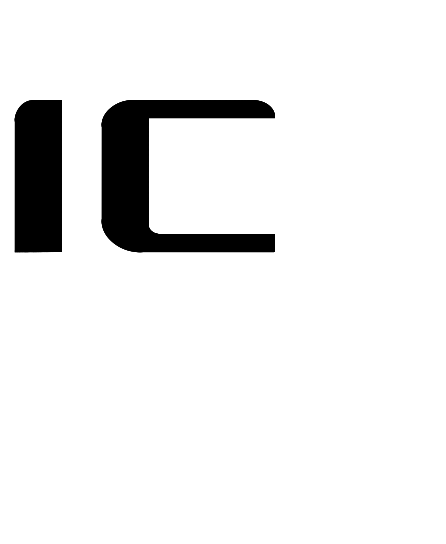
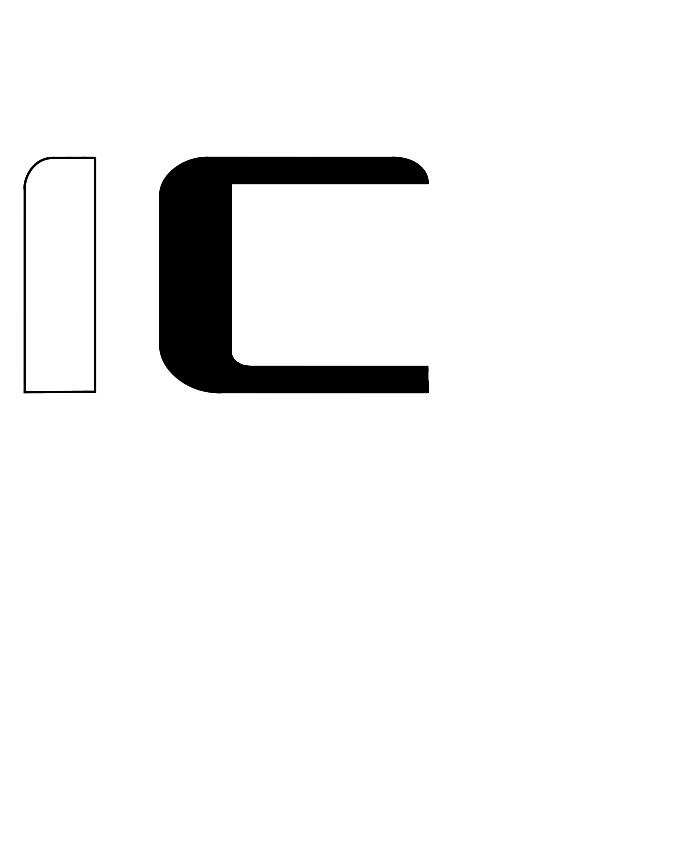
fill: (37, 176) -> (58, 275), removed

